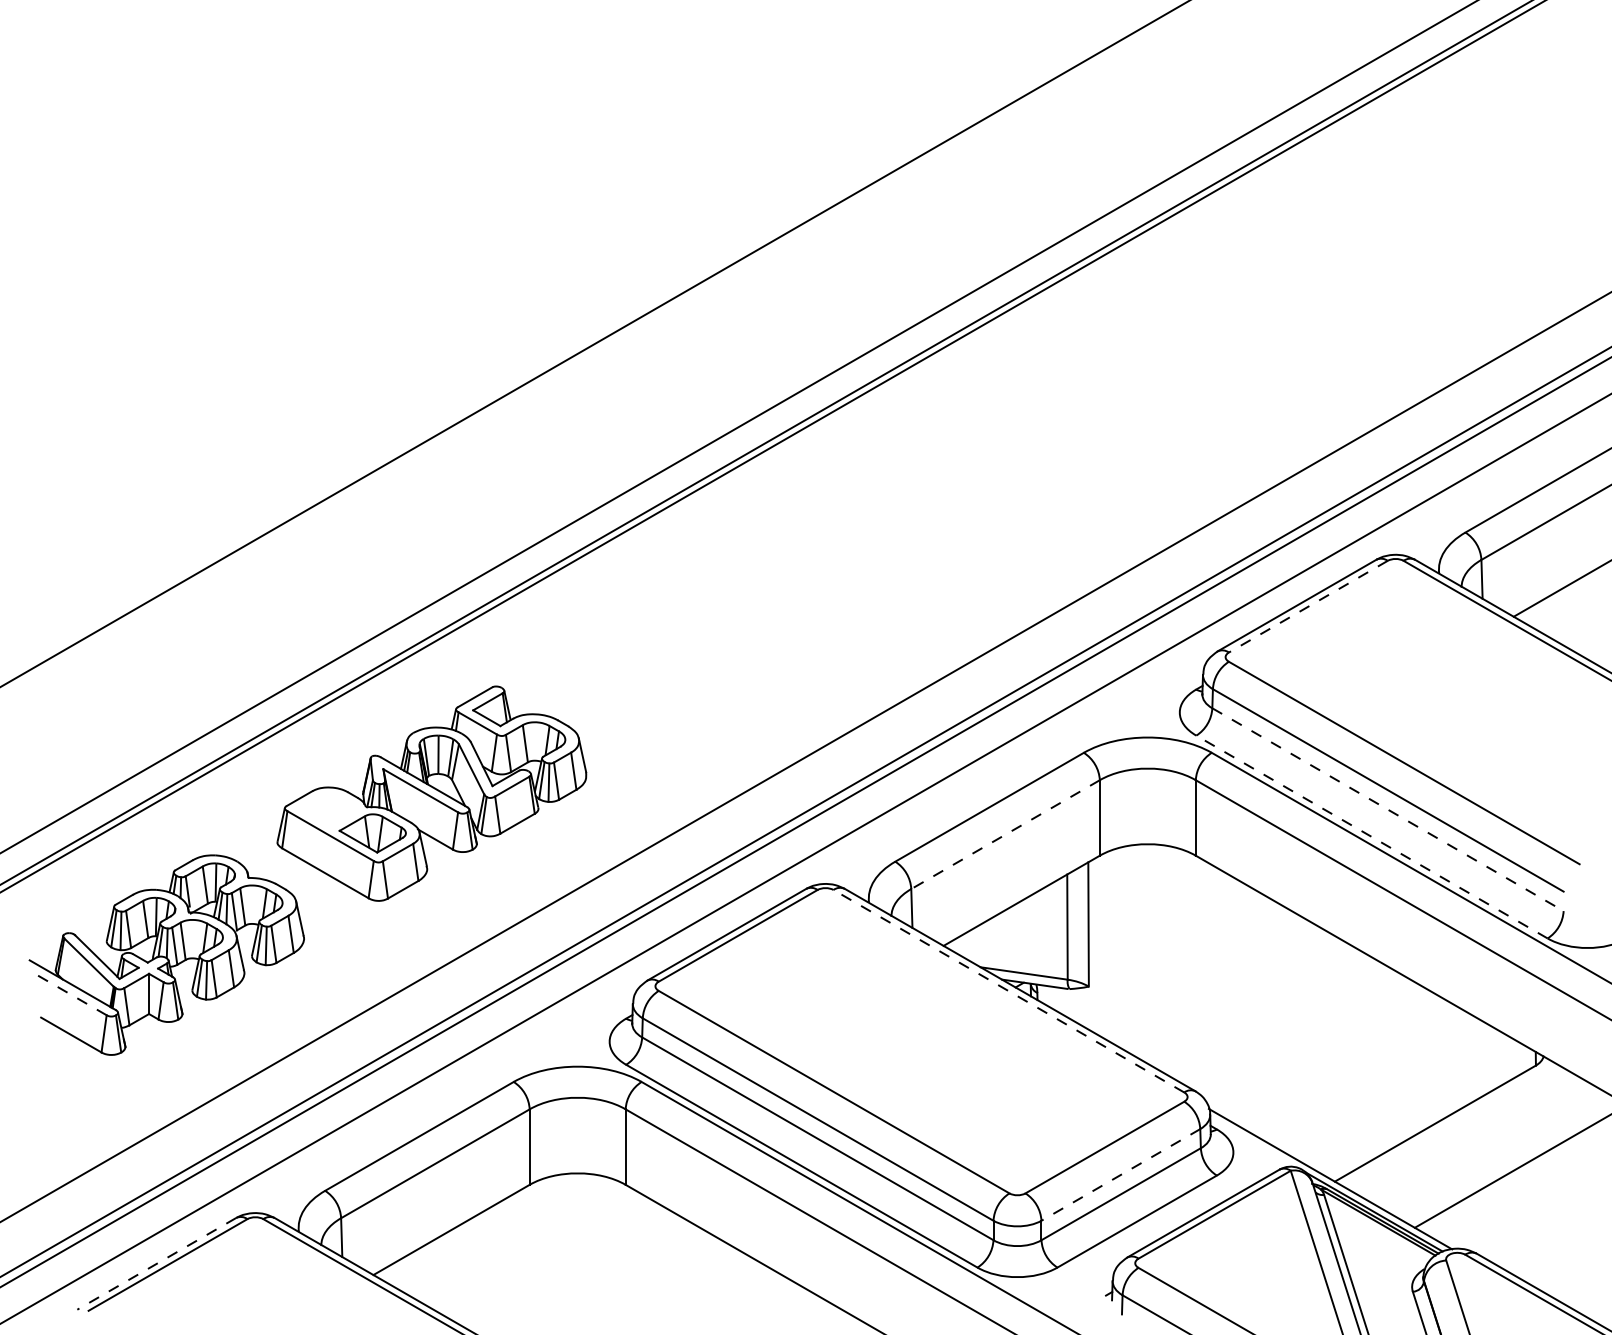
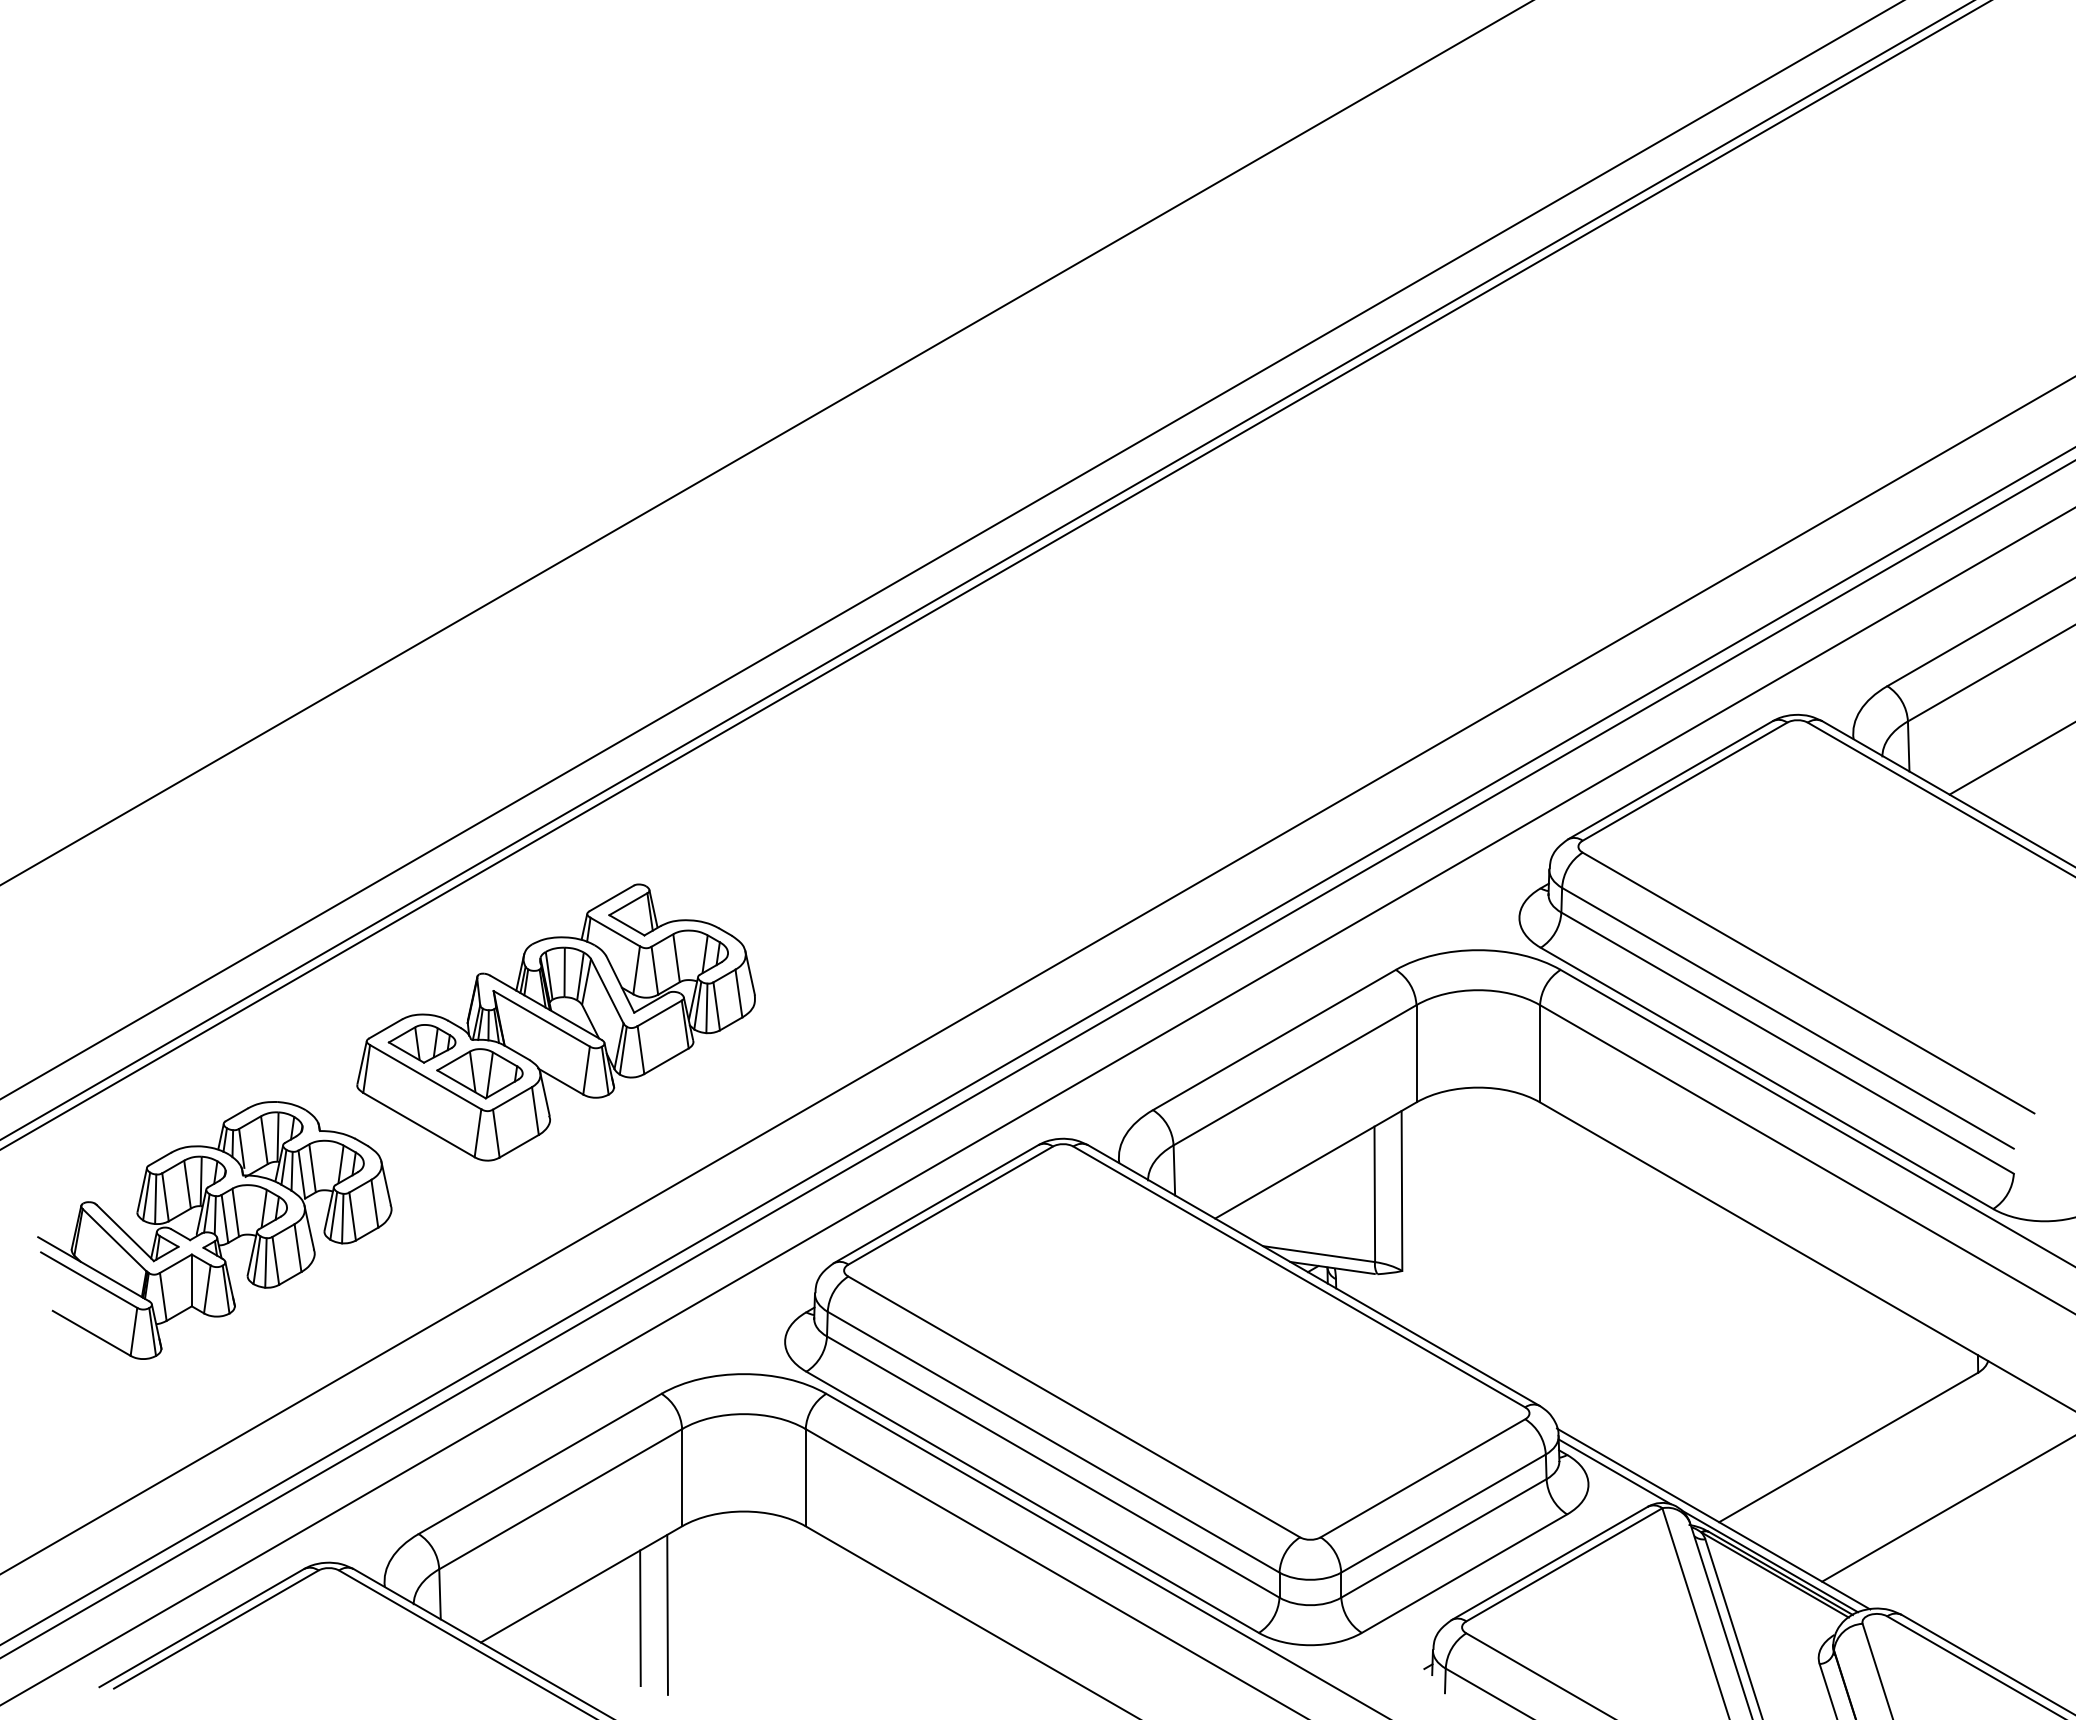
line: (1307, 606) -> (1684, 781), dashed -> solid
part: (327, 809) -> (421, 1043), added
line: (1388, 809) -> (1788, 1043), dashed -> solid
line: (1005, 834) -> (1294, 1075), dashed -> solid
line: (1371, 837) -> (1766, 1078), dashed -> solid
line: (1009, 990) -> (1299, 1276), dashed -> solid
line: (69, 993) -> (89, 1280), dashed -> solid
line: (1253, 1142) -> (1614, 1471), added
line: (1120, 1174) -> (1443, 1513), dashed -> solid
line: (518, 1253) -> (667, 1614), added
line: (497, 1256) -> (640, 1618), added
line: (156, 1264) -> (201, 1628), dashed -> solid

